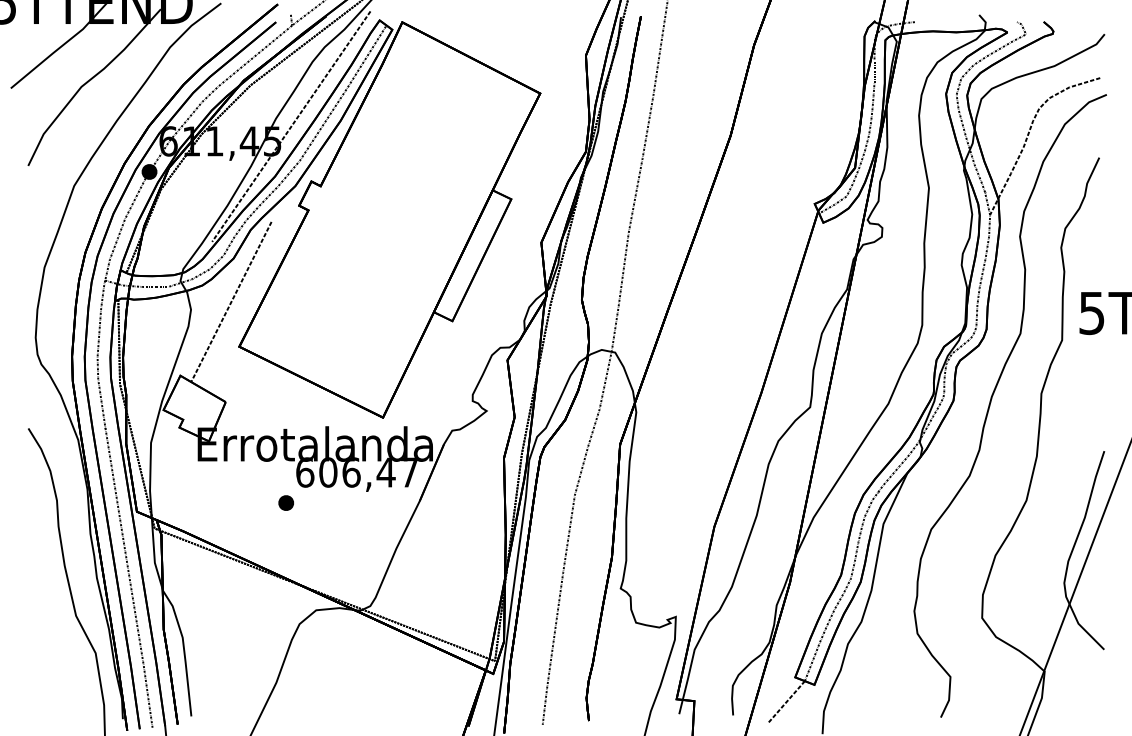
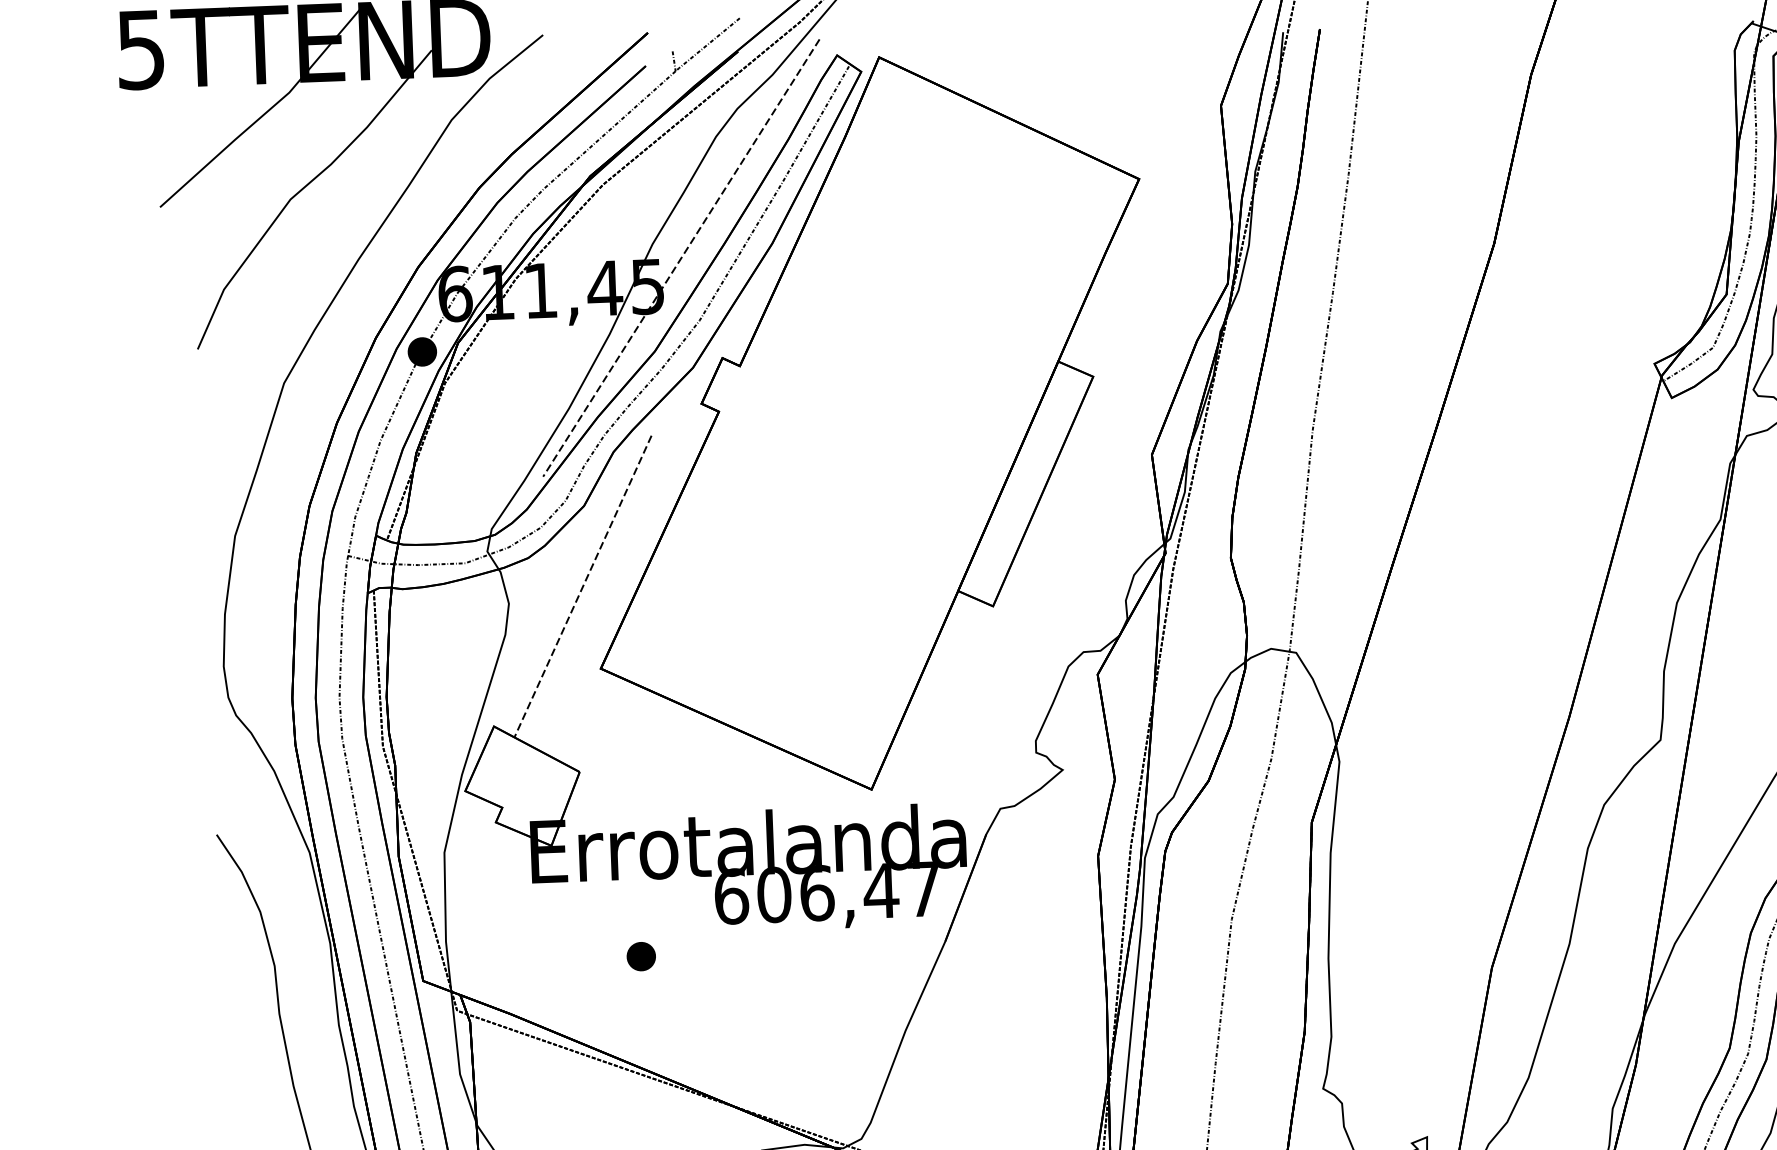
part: (285, 502) -> (639, 955), moved

